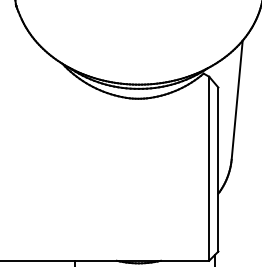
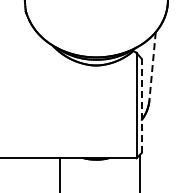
line: (237, 100) -> (152, 66), solid -> dashed
line: (217, 170) -> (141, 106), solid -> dashed

